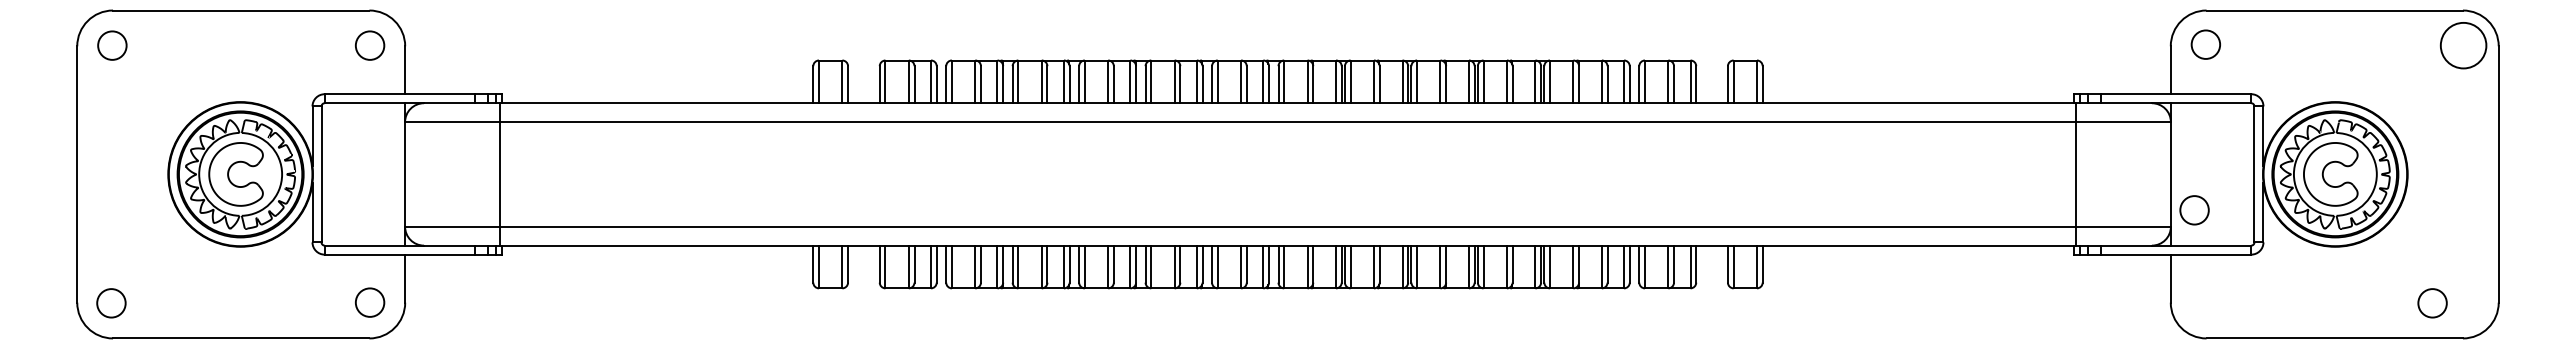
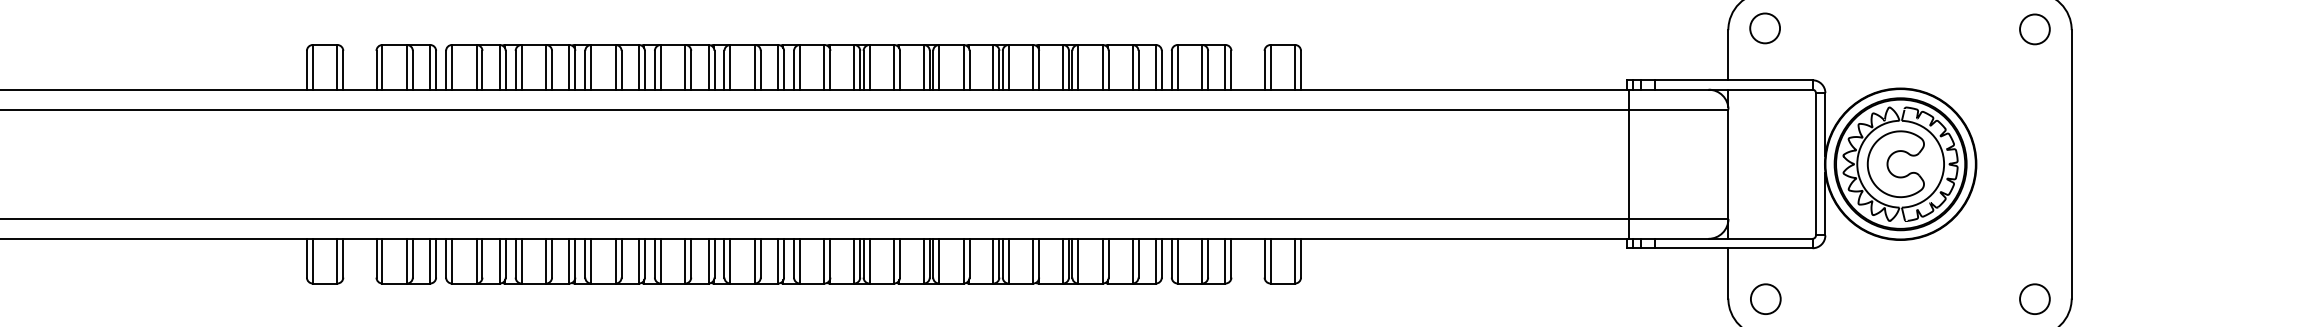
circle: (2463, 45) -> (2034, 29), size x0.62
circle: (2194, 210) -> (1765, 299), moved
circle: (2432, 303) -> (2034, 299), moved

